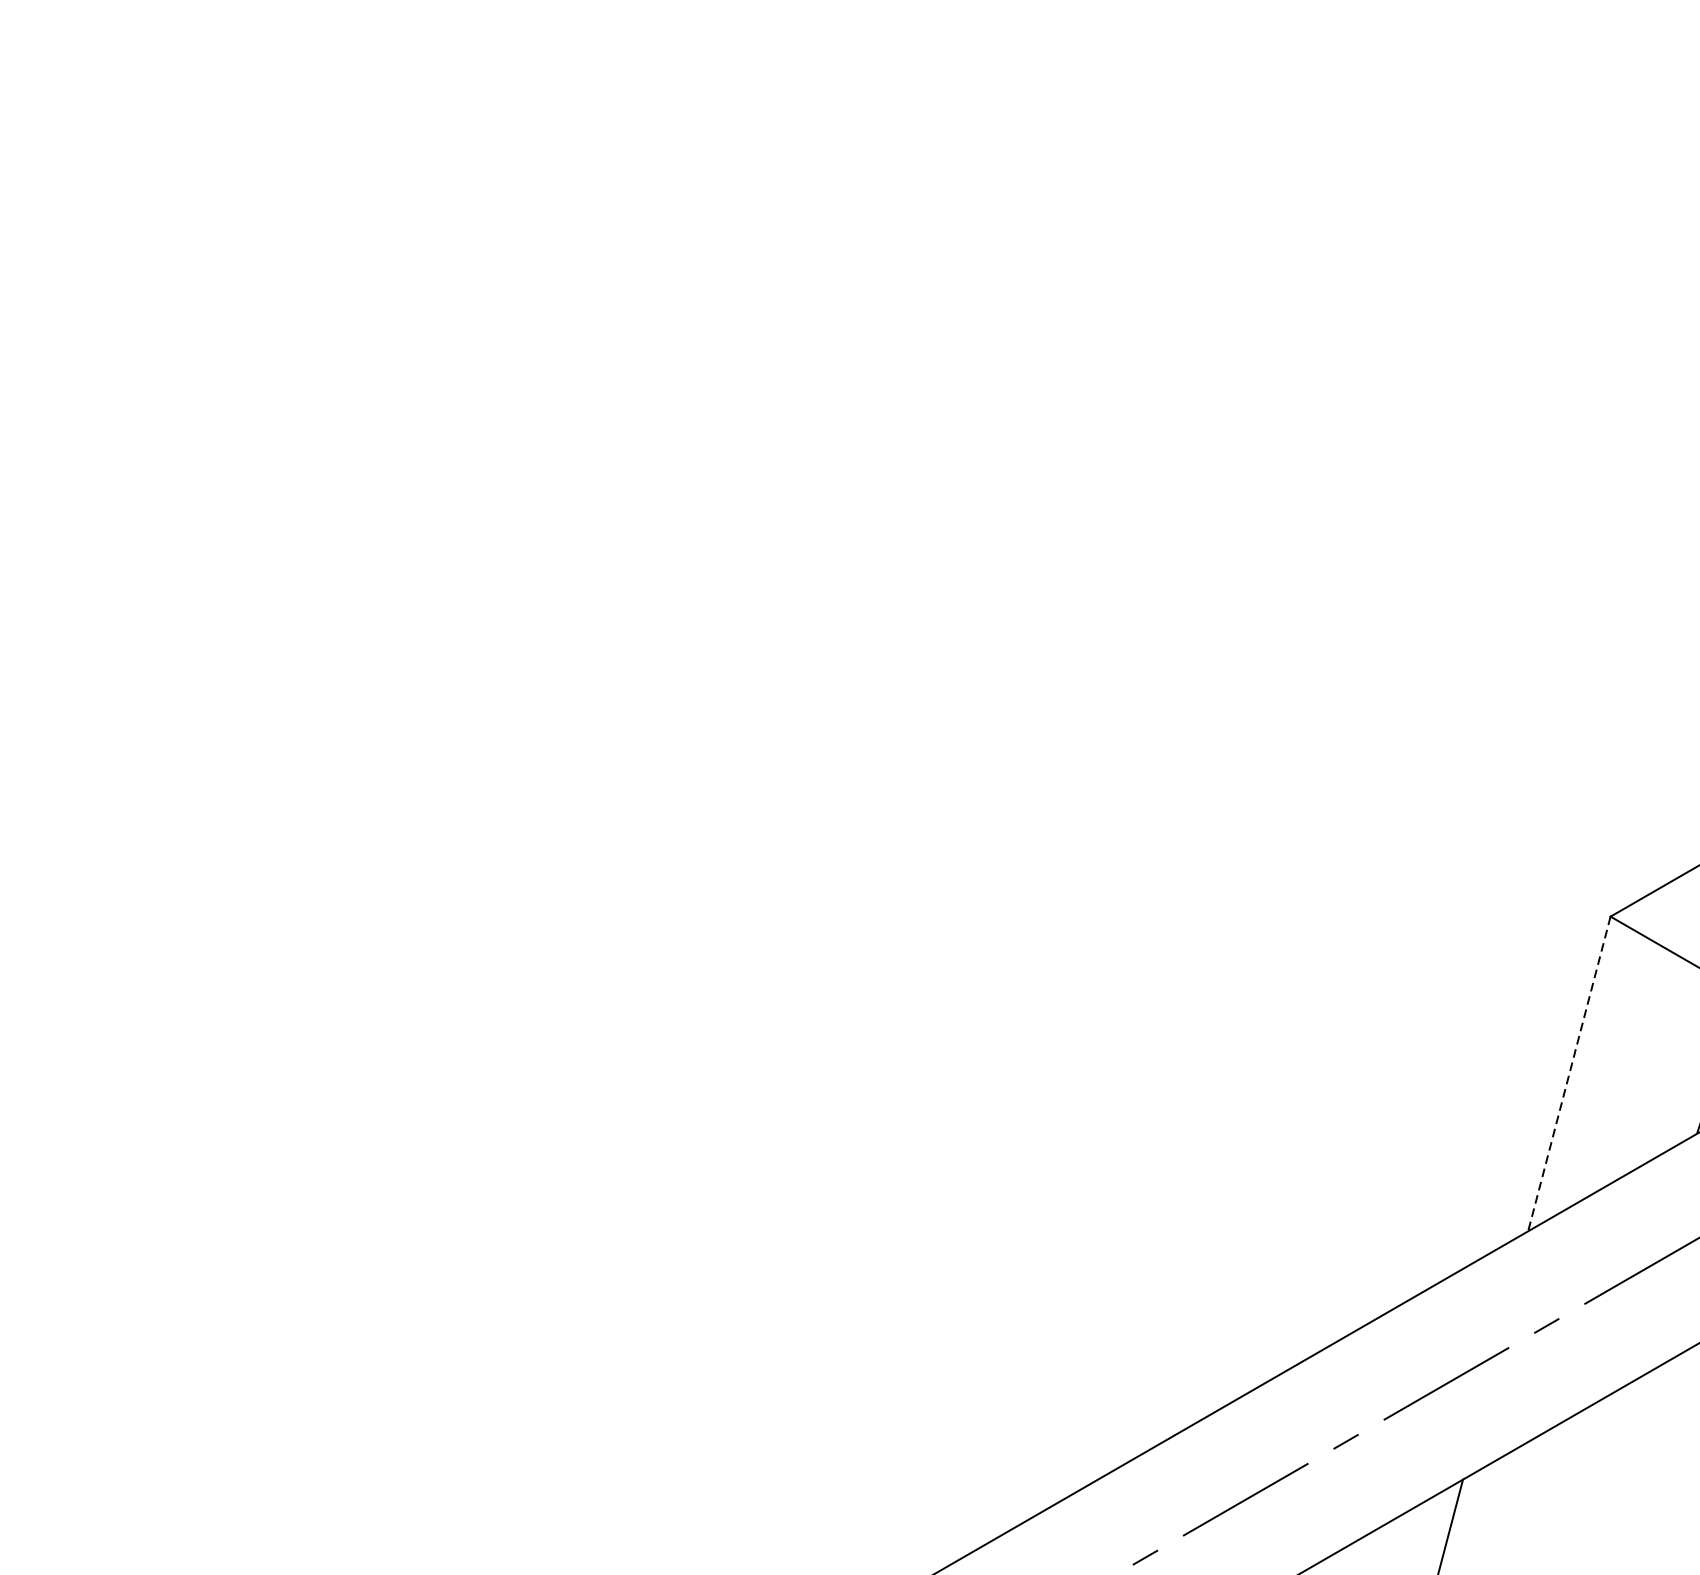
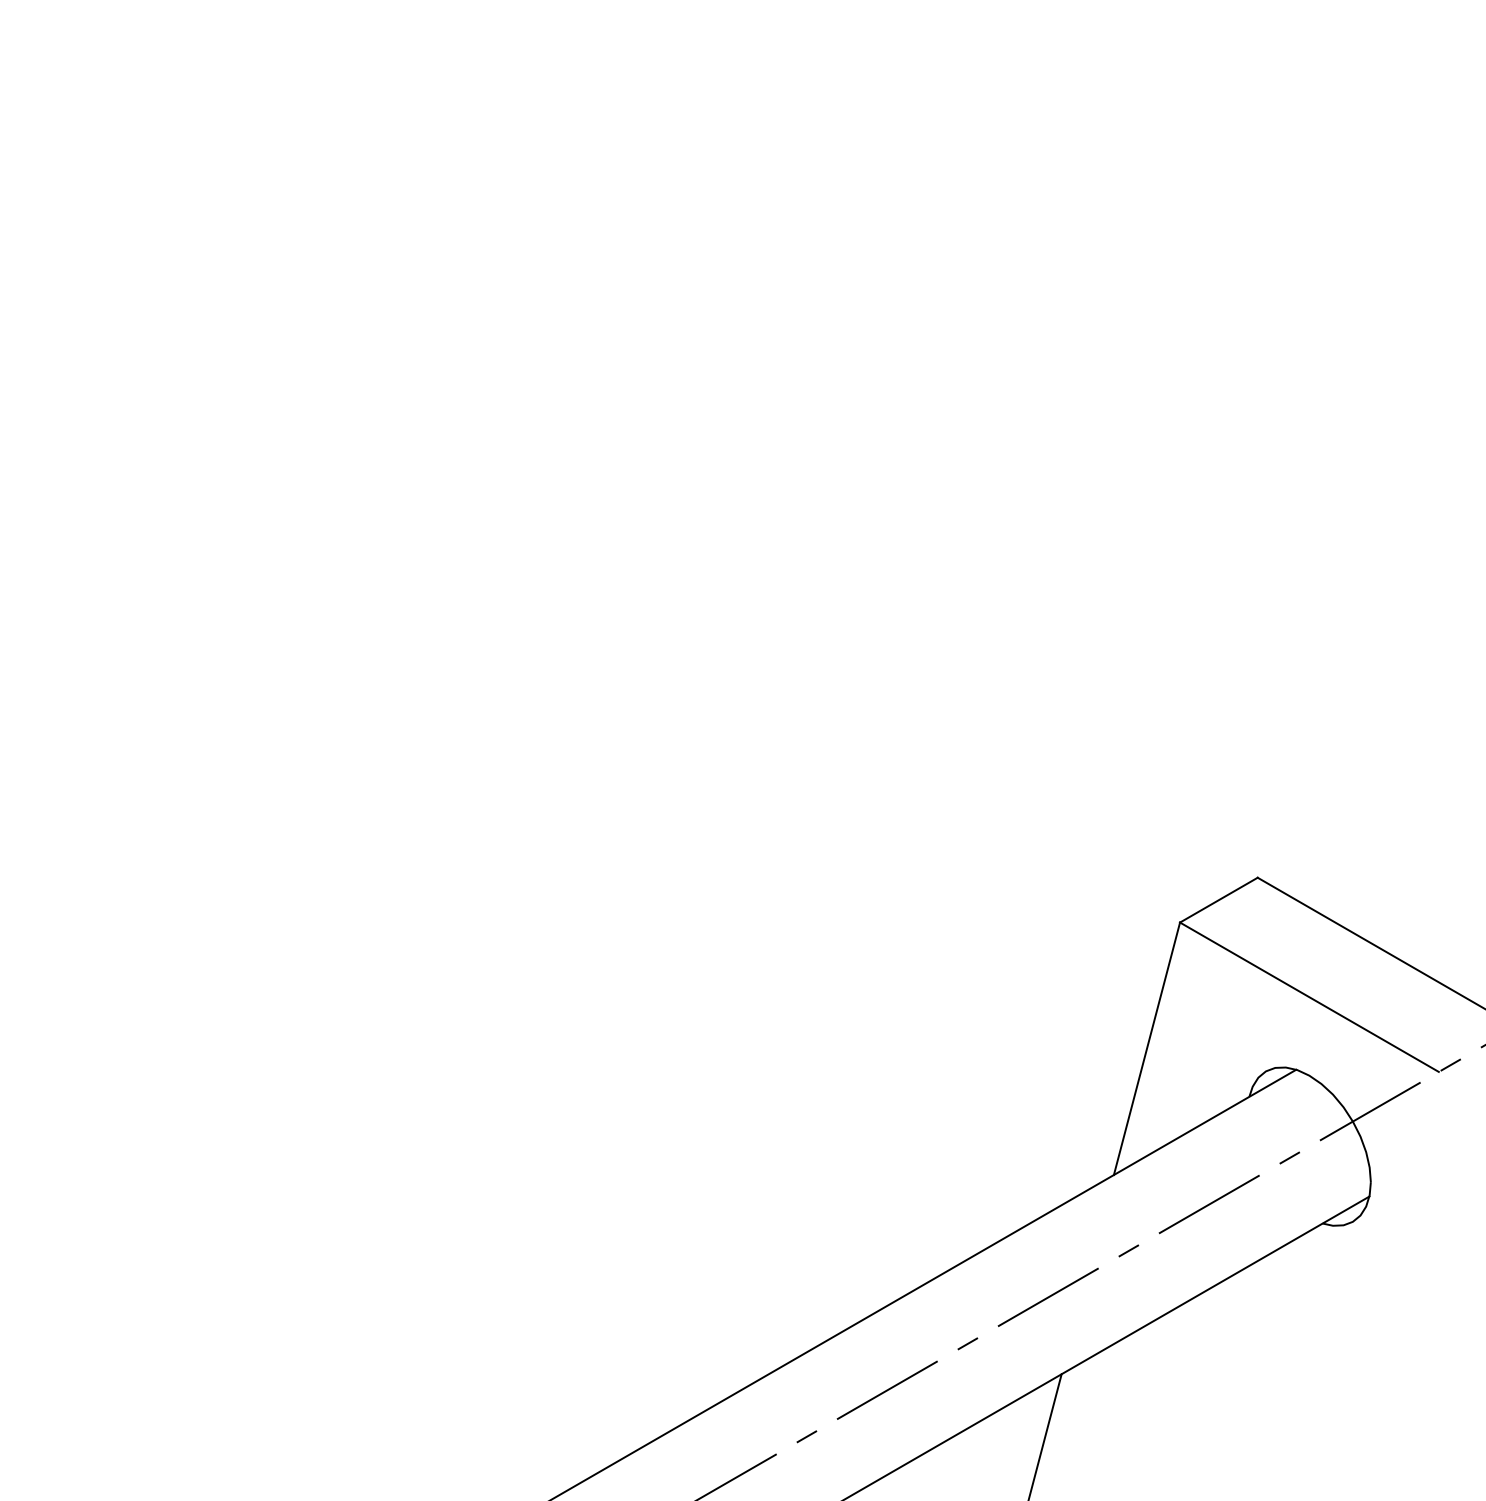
line: (1568, 1074) -> (1146, 1049), dashed -> solid

